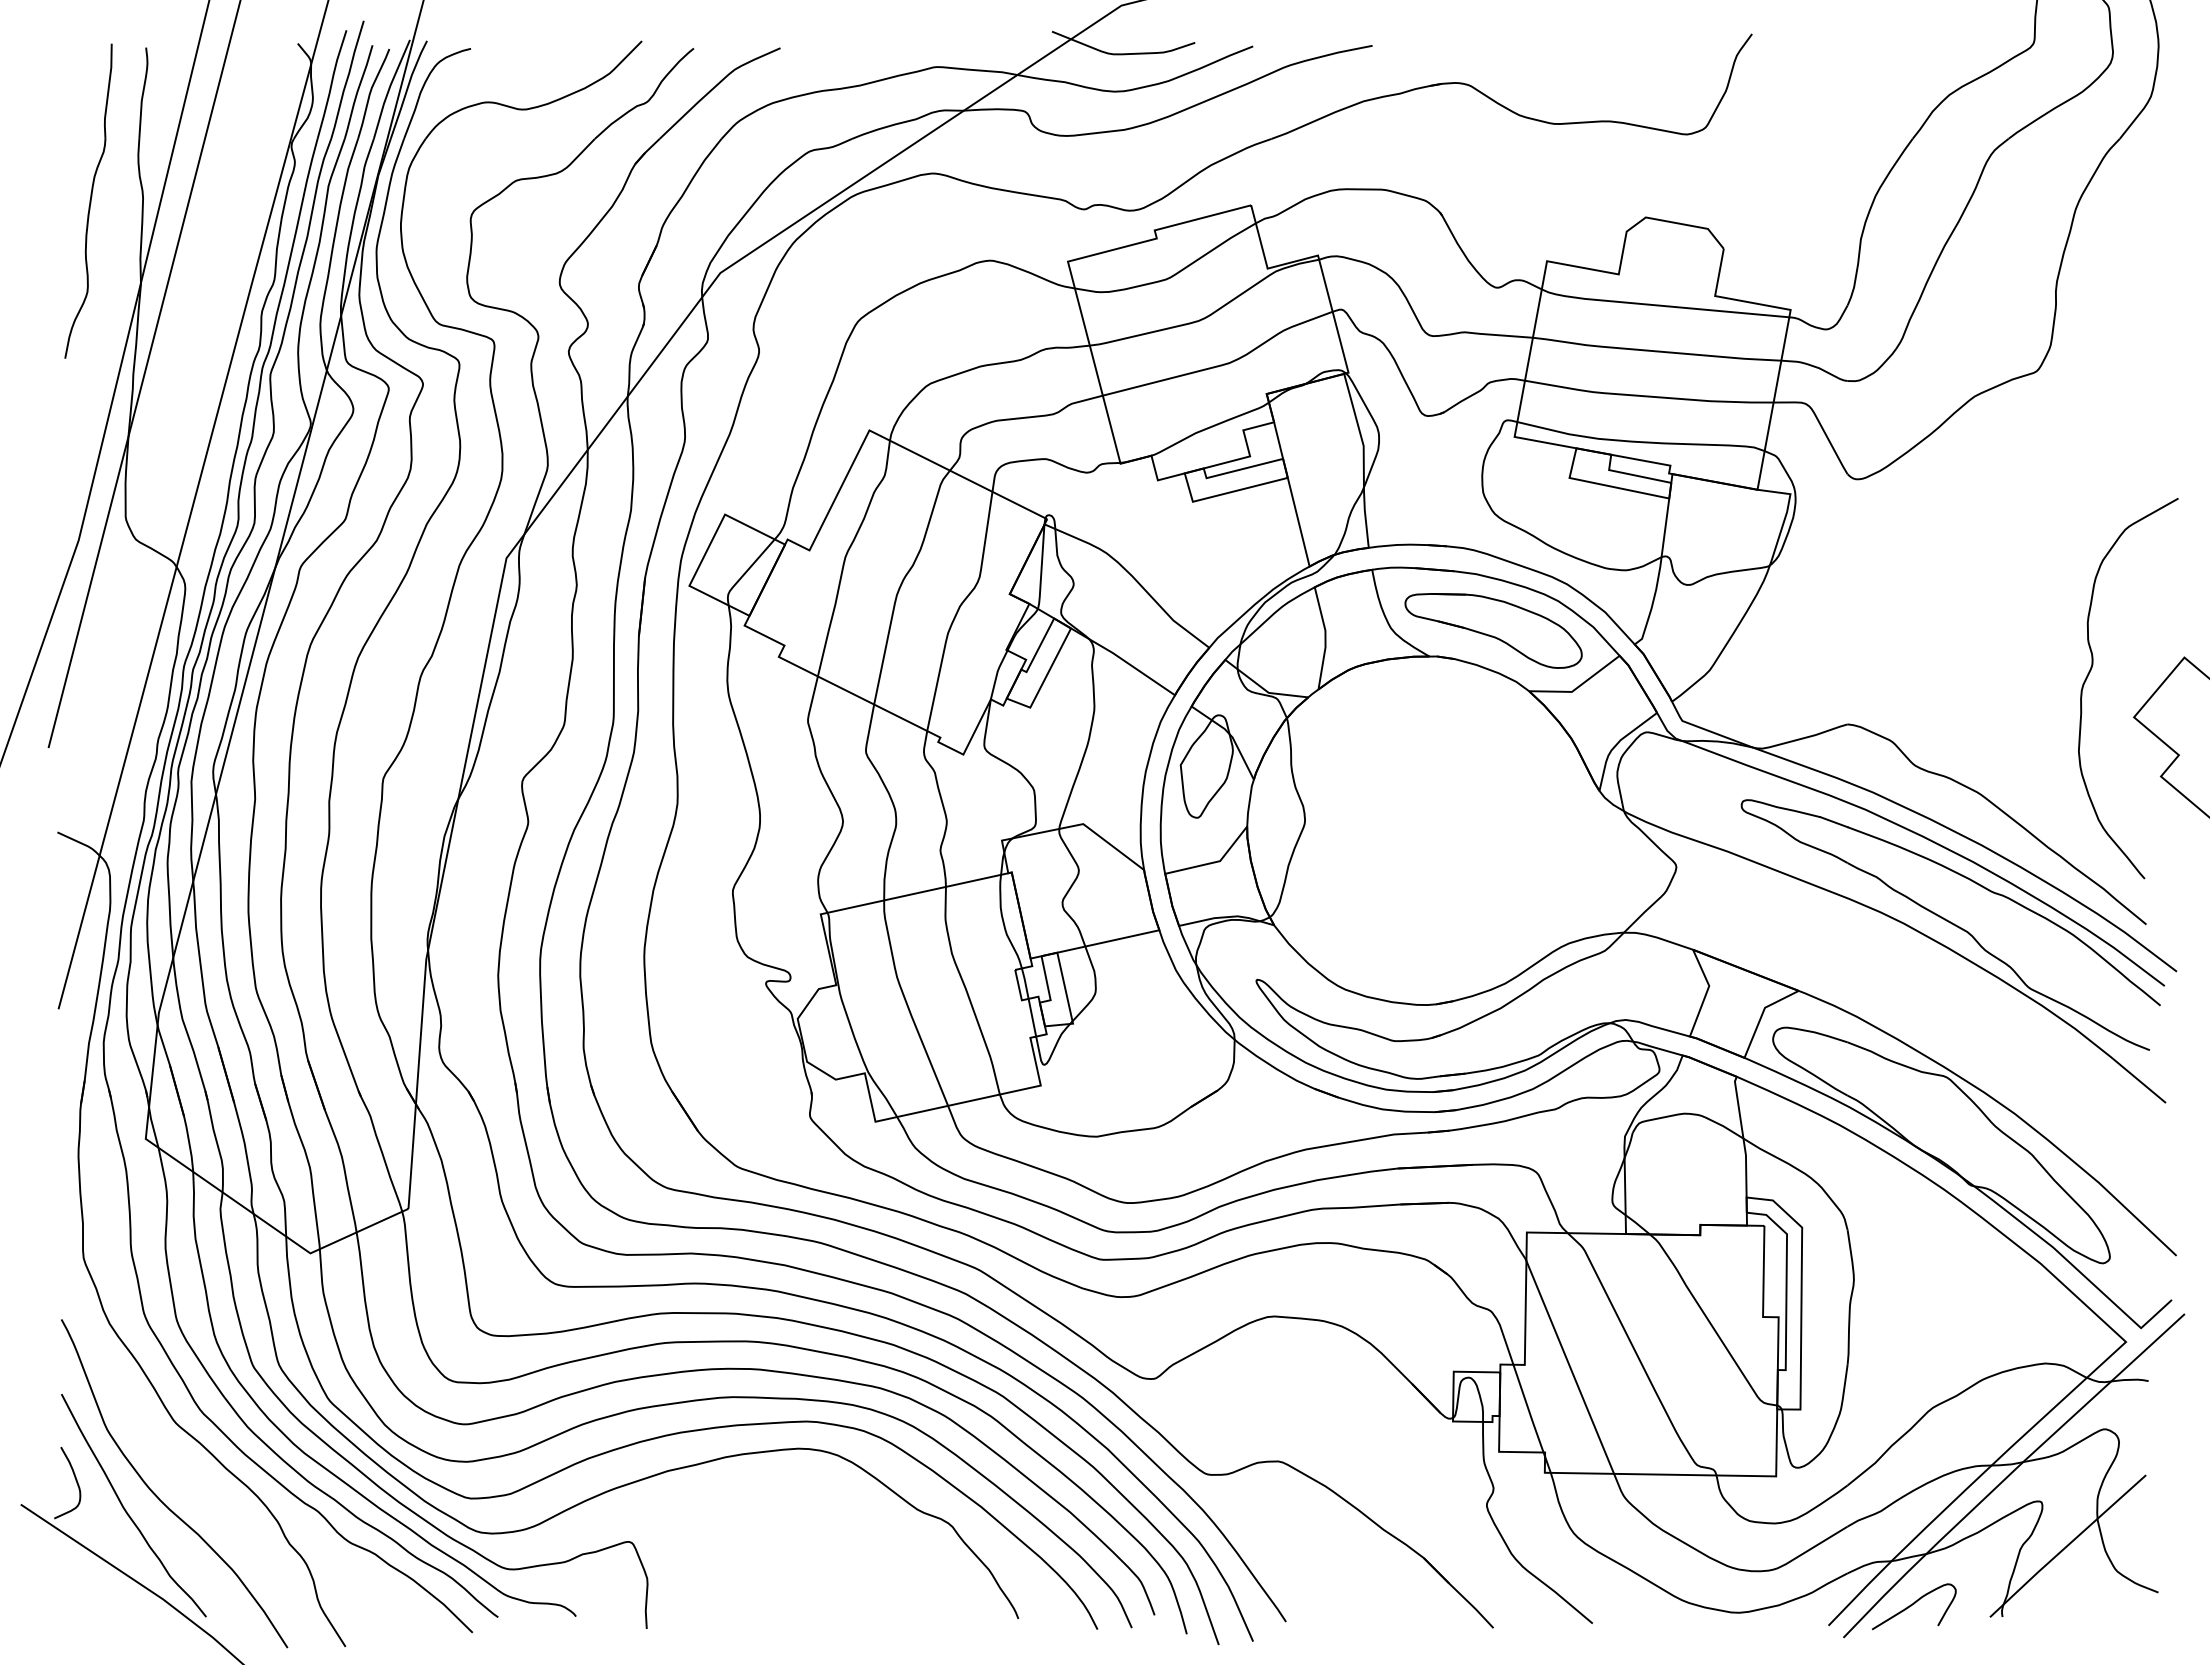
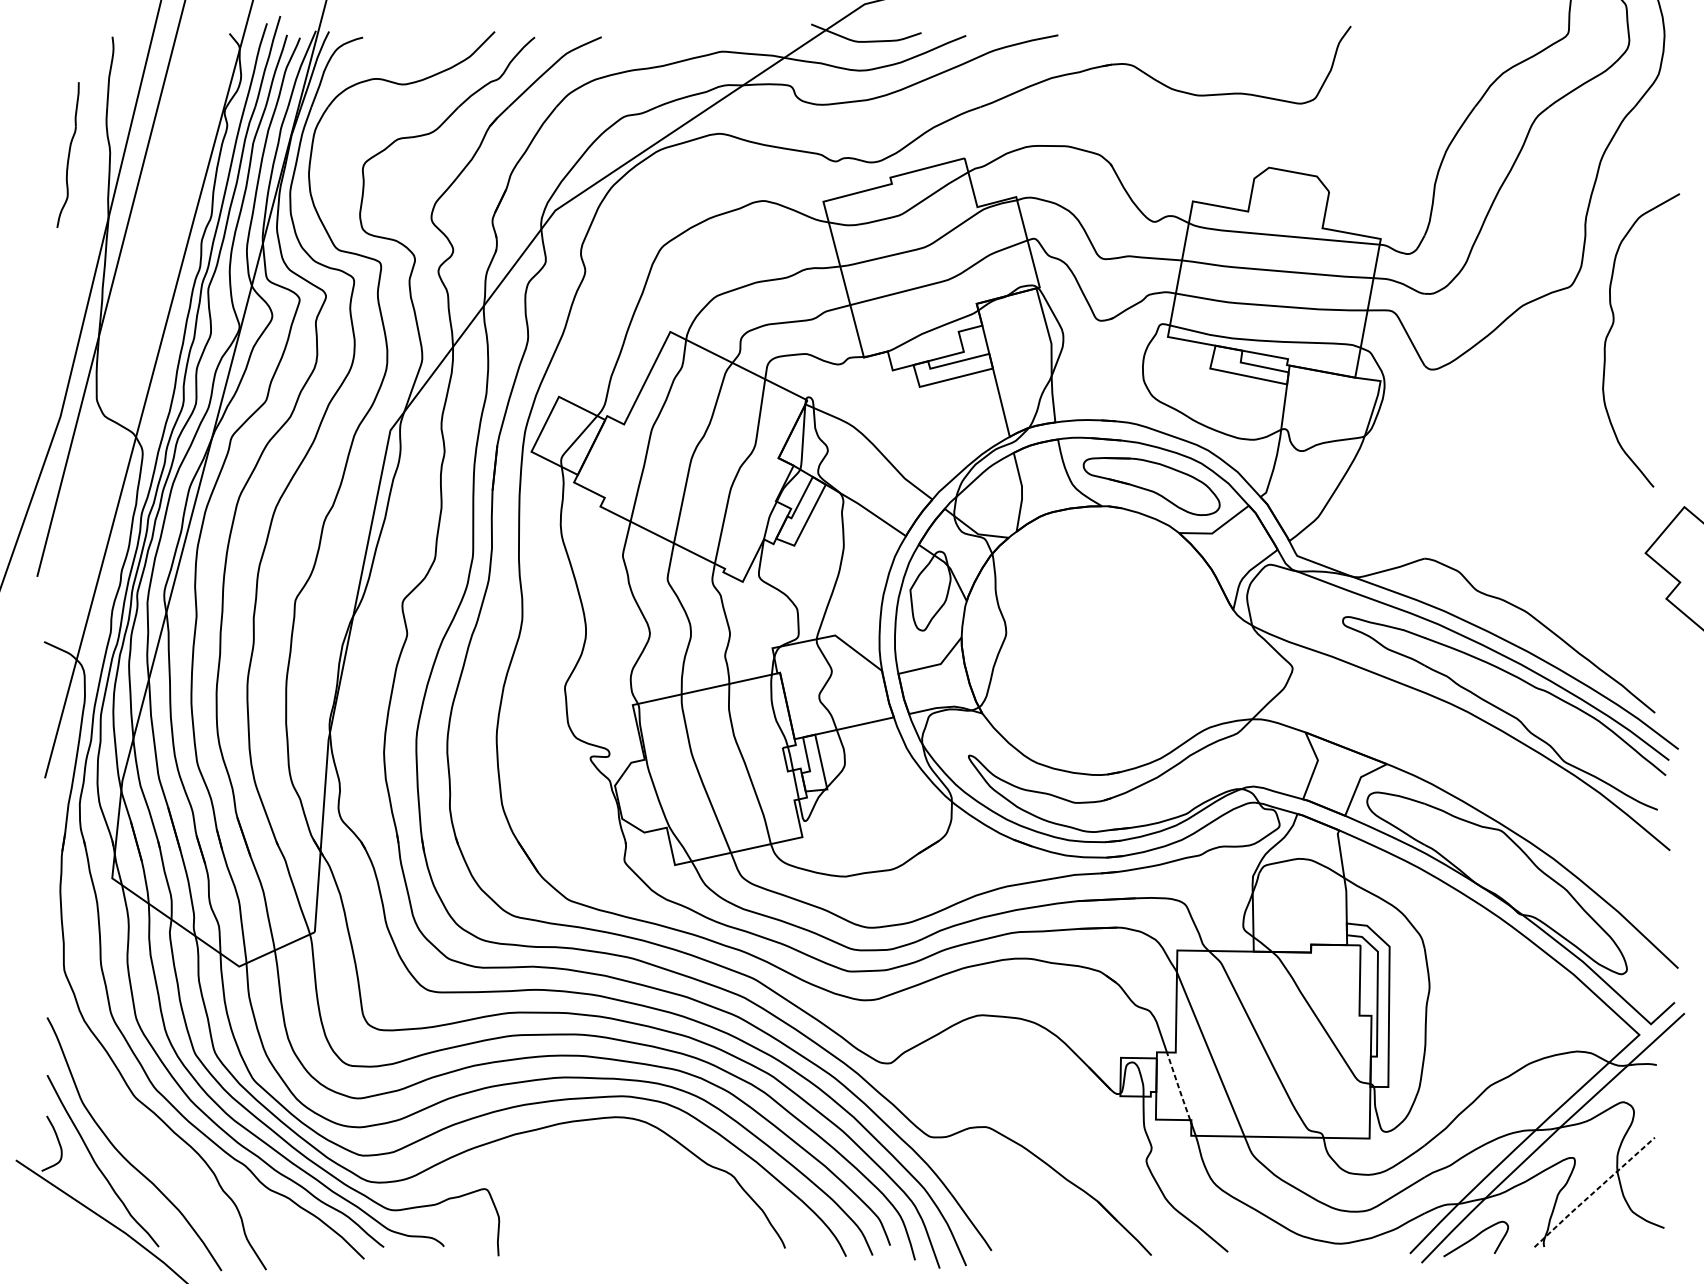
part: (88, 200) -> (68, 154), size x0.6
curve: (2091, 670) -> (1612, 326), moved
line: (1528, 1408) -> (1178, 1086), solid -> dashed
line: (2067, 1545) -> (1594, 1191), solid -> dashed

